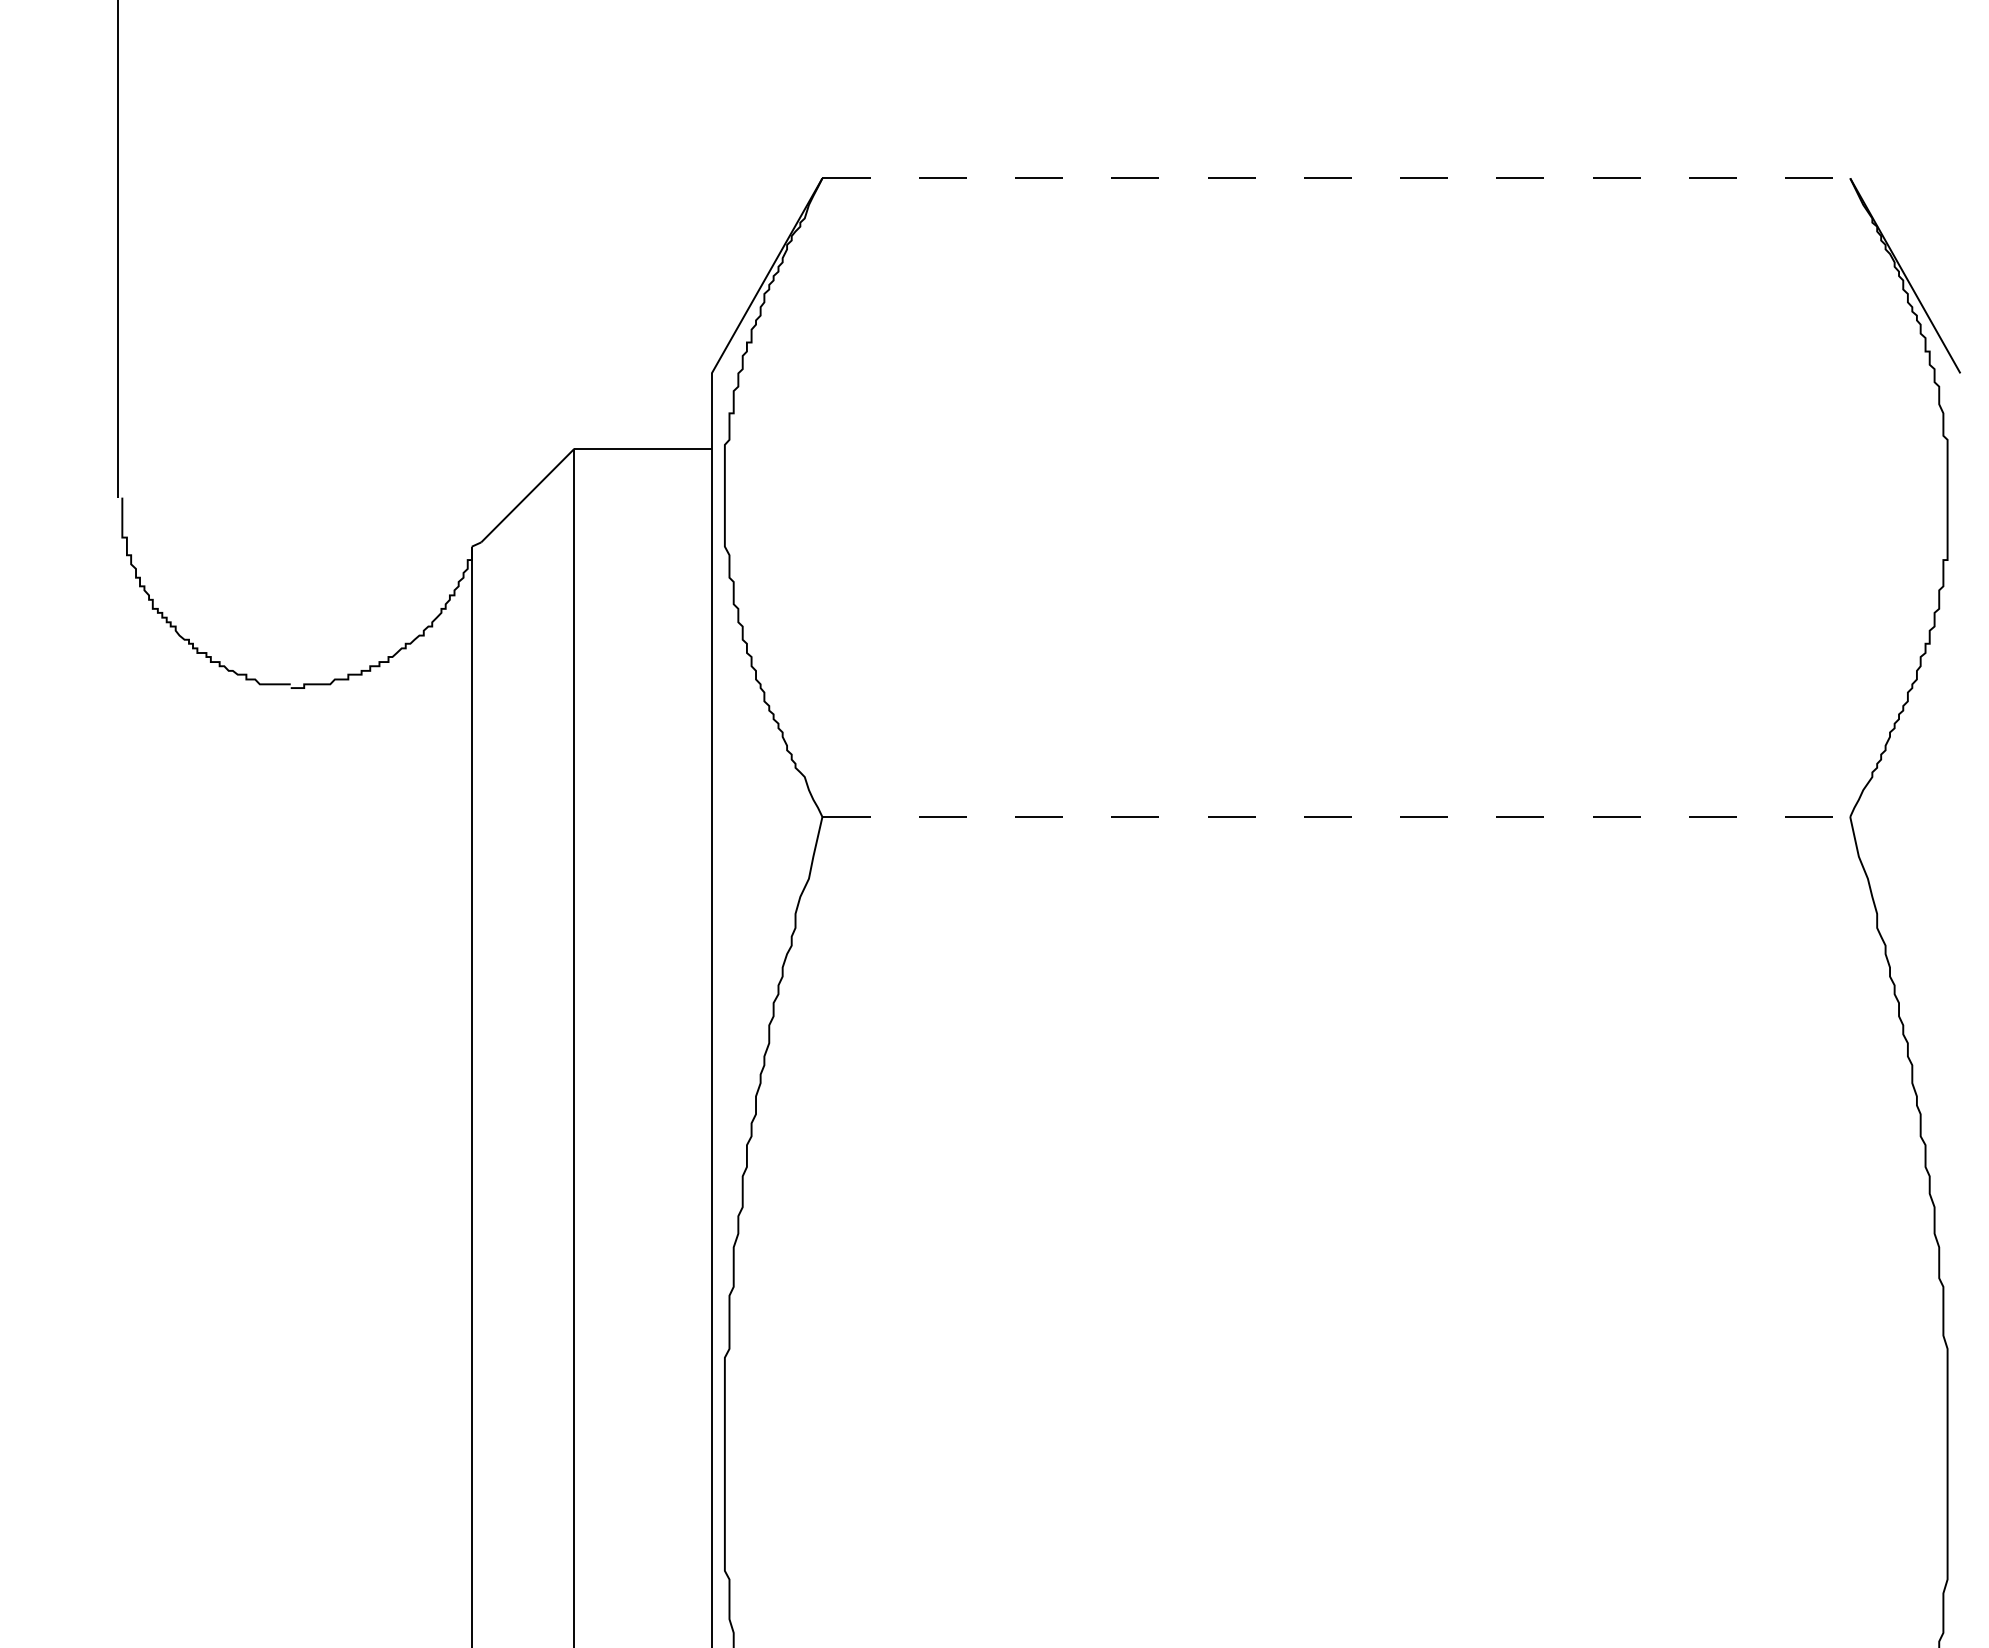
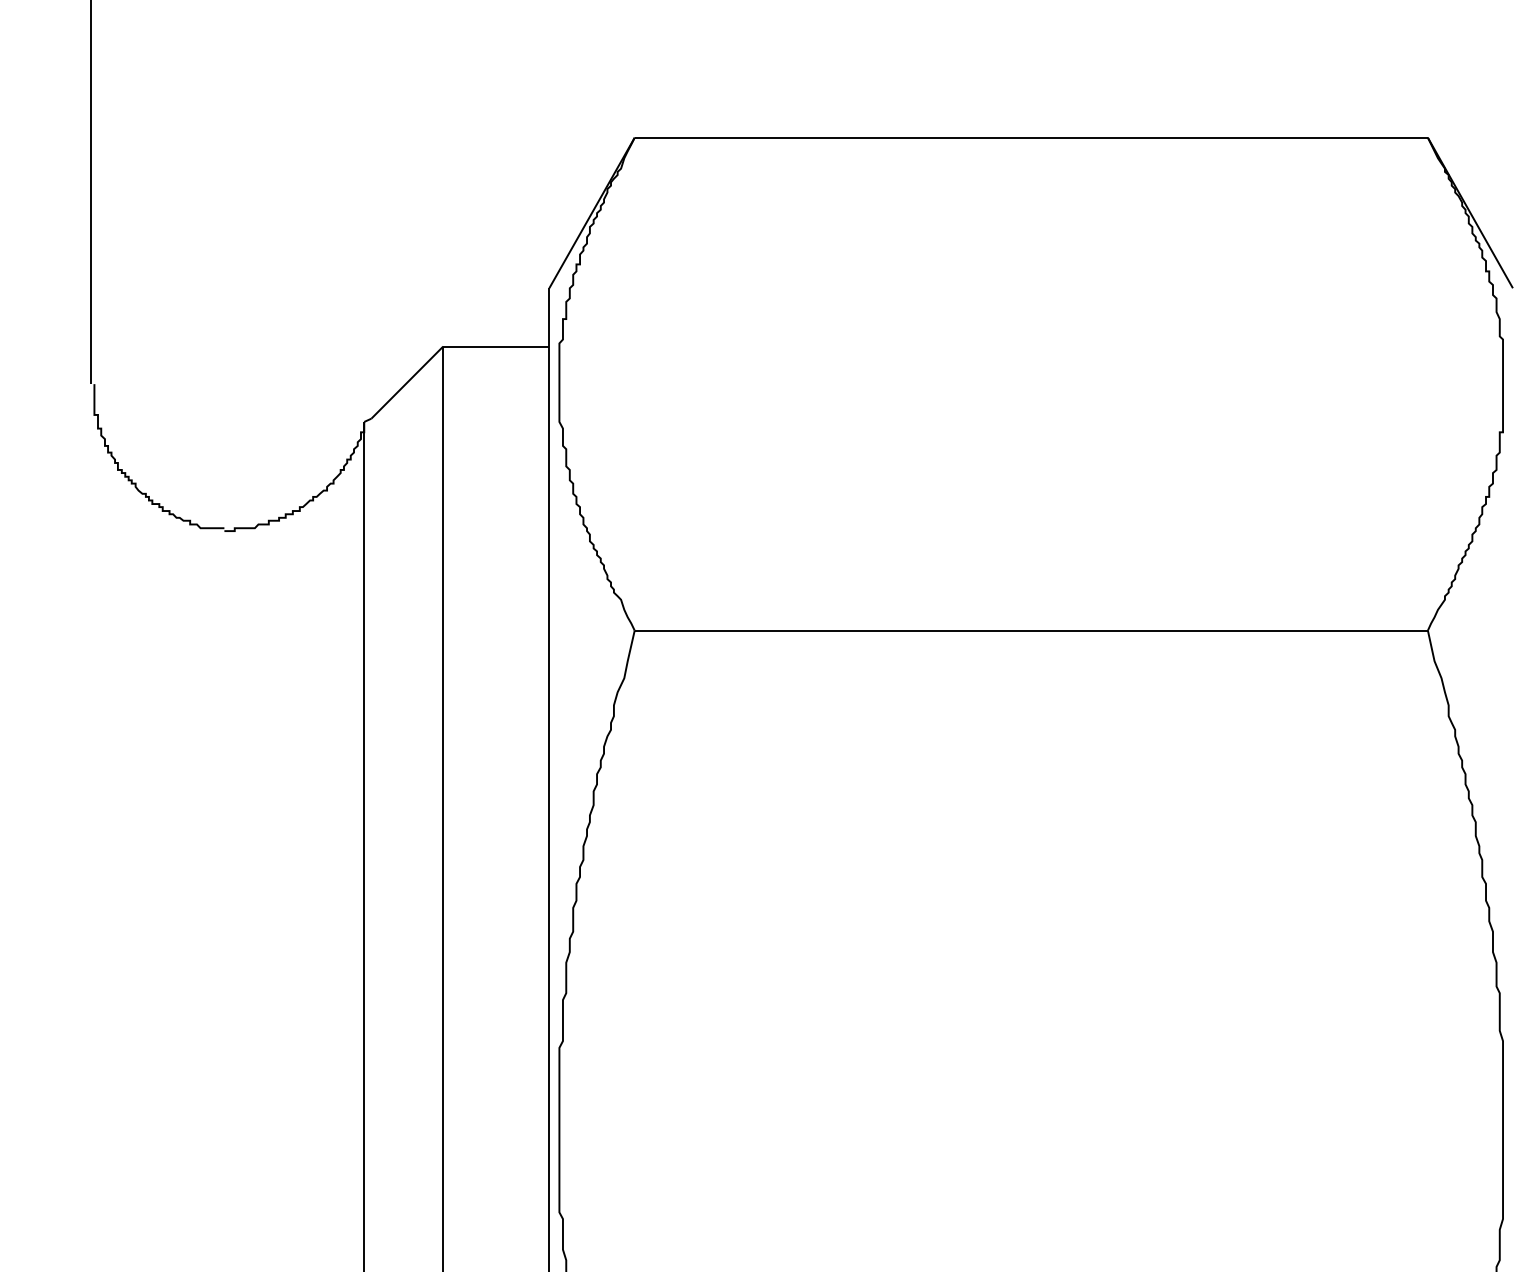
line: (1336, 178) -> (1031, 137), dashed -> solid
line: (1336, 816) -> (1031, 630), dashed -> solid

